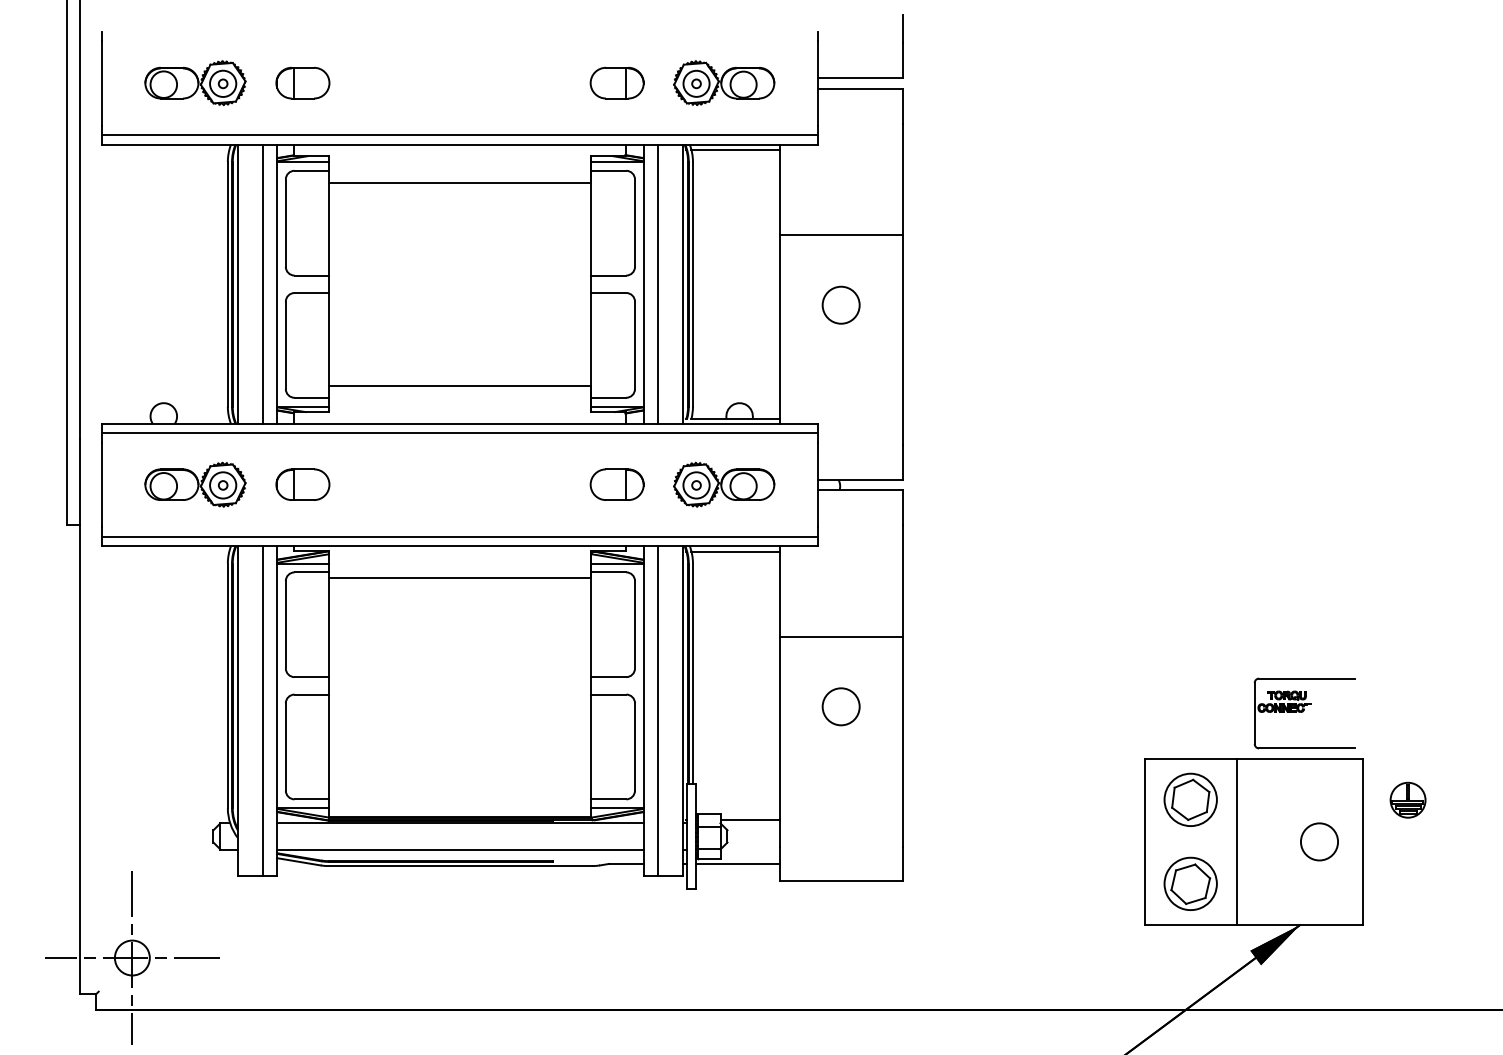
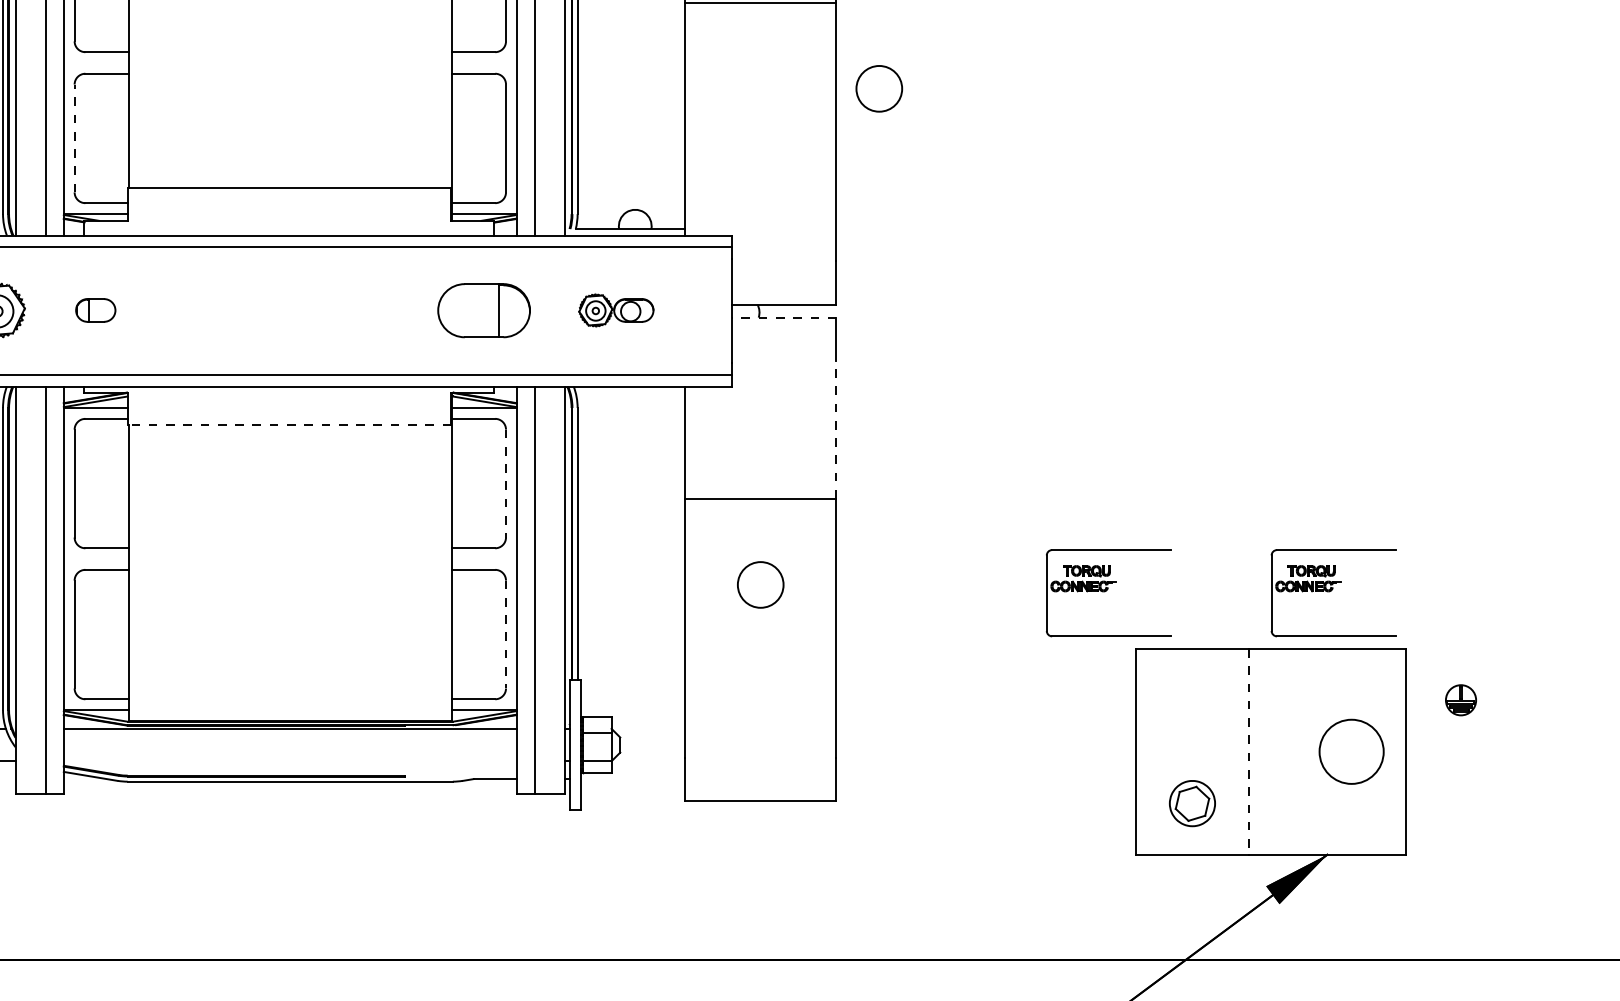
circle: (840, 304) -> (878, 87), moved
line: (285, 345) -> (74, 138), solid -> dashed
part: (302, 484) -> (95, 310), size x0.6
part: (616, 484) -> (483, 310), size x1.4
part: (724, 484) -> (616, 310), size x0.6
line: (859, 490) -> (783, 317), solid -> dashed
line: (735, 551) -> (630, 393), removed
line: (459, 577) -> (289, 425), solid -> dashed
line: (902, 581) -> (836, 430), solid -> dashed
line: (635, 624) -> (506, 483), solid -> dashed
part: (1122, 713) -> (1108, 593), added
line: (635, 746) -> (506, 633), solid -> dashed
part: (1190, 799) -> (1192, 699), removed
part: (1407, 799) -> (1460, 699), size x0.7
line: (750, 820) -> (648, 725), removed
circle: (1319, 841) -> (1351, 751), size x1.4
line: (1236, 842) -> (1249, 752), solid -> dashed
line: (460, 849) -> (290, 761), removed
line: (737, 863) -> (632, 778), removed
part: (1190, 883) -> (1192, 803), size x0.7

